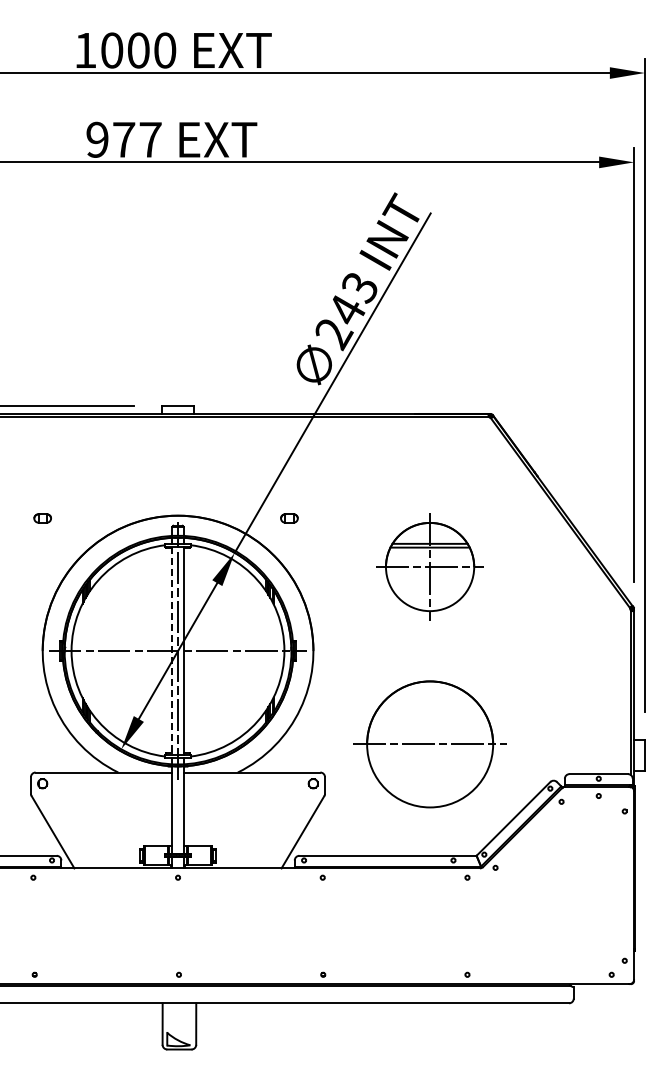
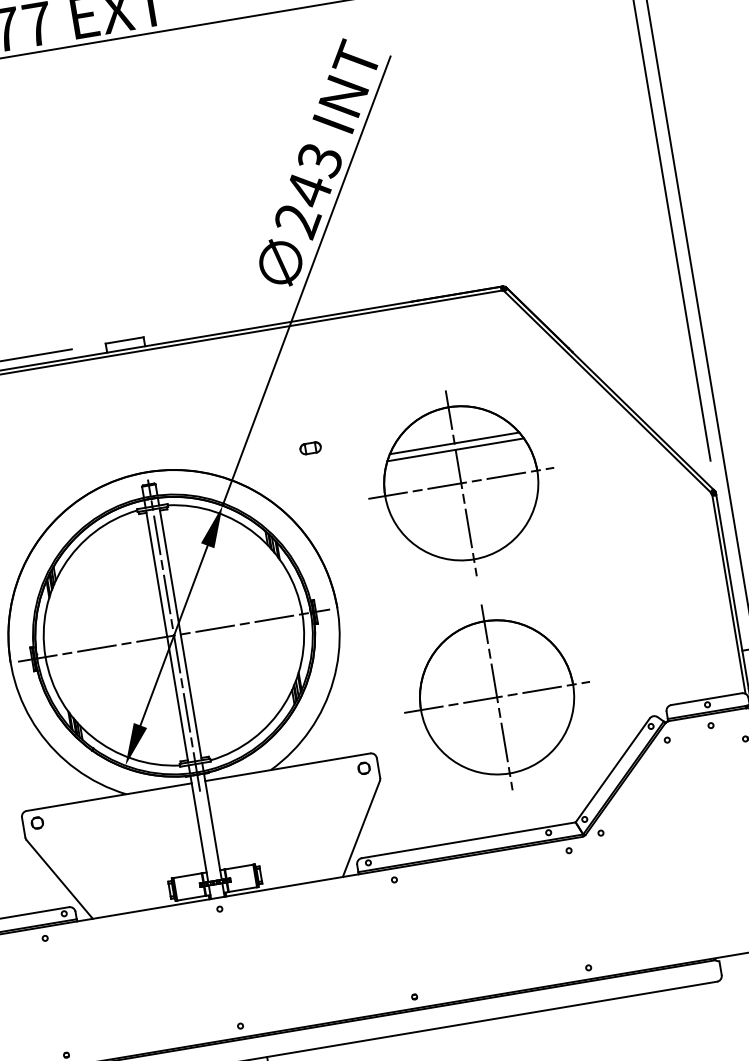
part: (289, 518) -> (310, 448), moved
part: (429, 566) -> (460, 482), size x1.43
line: (172, 651) -> (167, 637), dashed -> solid
line: (430, 744) -> (497, 697), added

